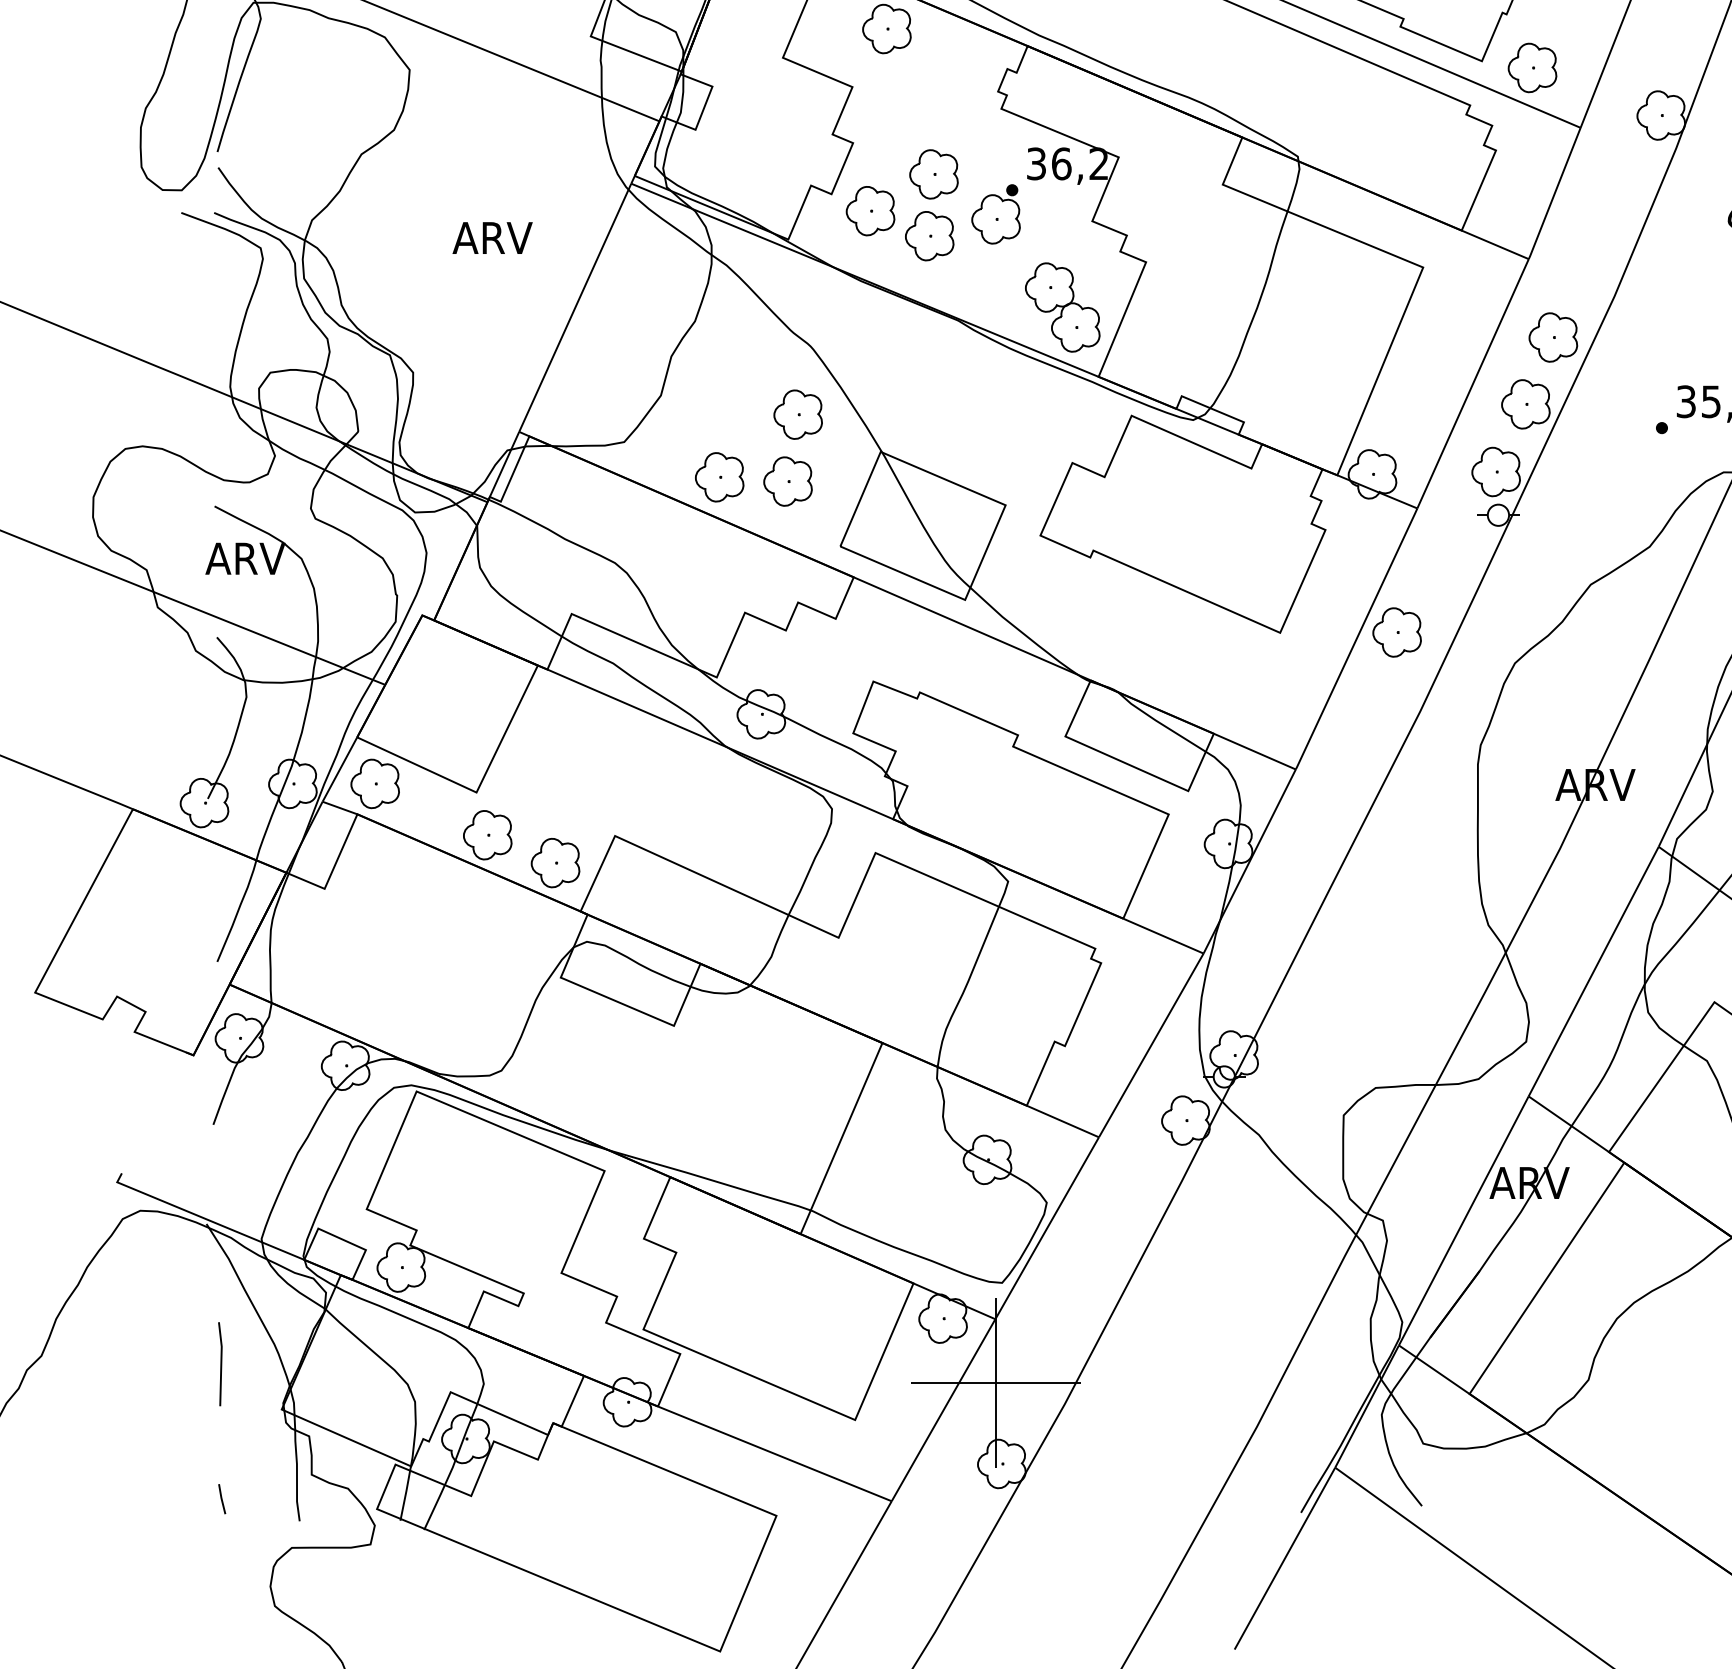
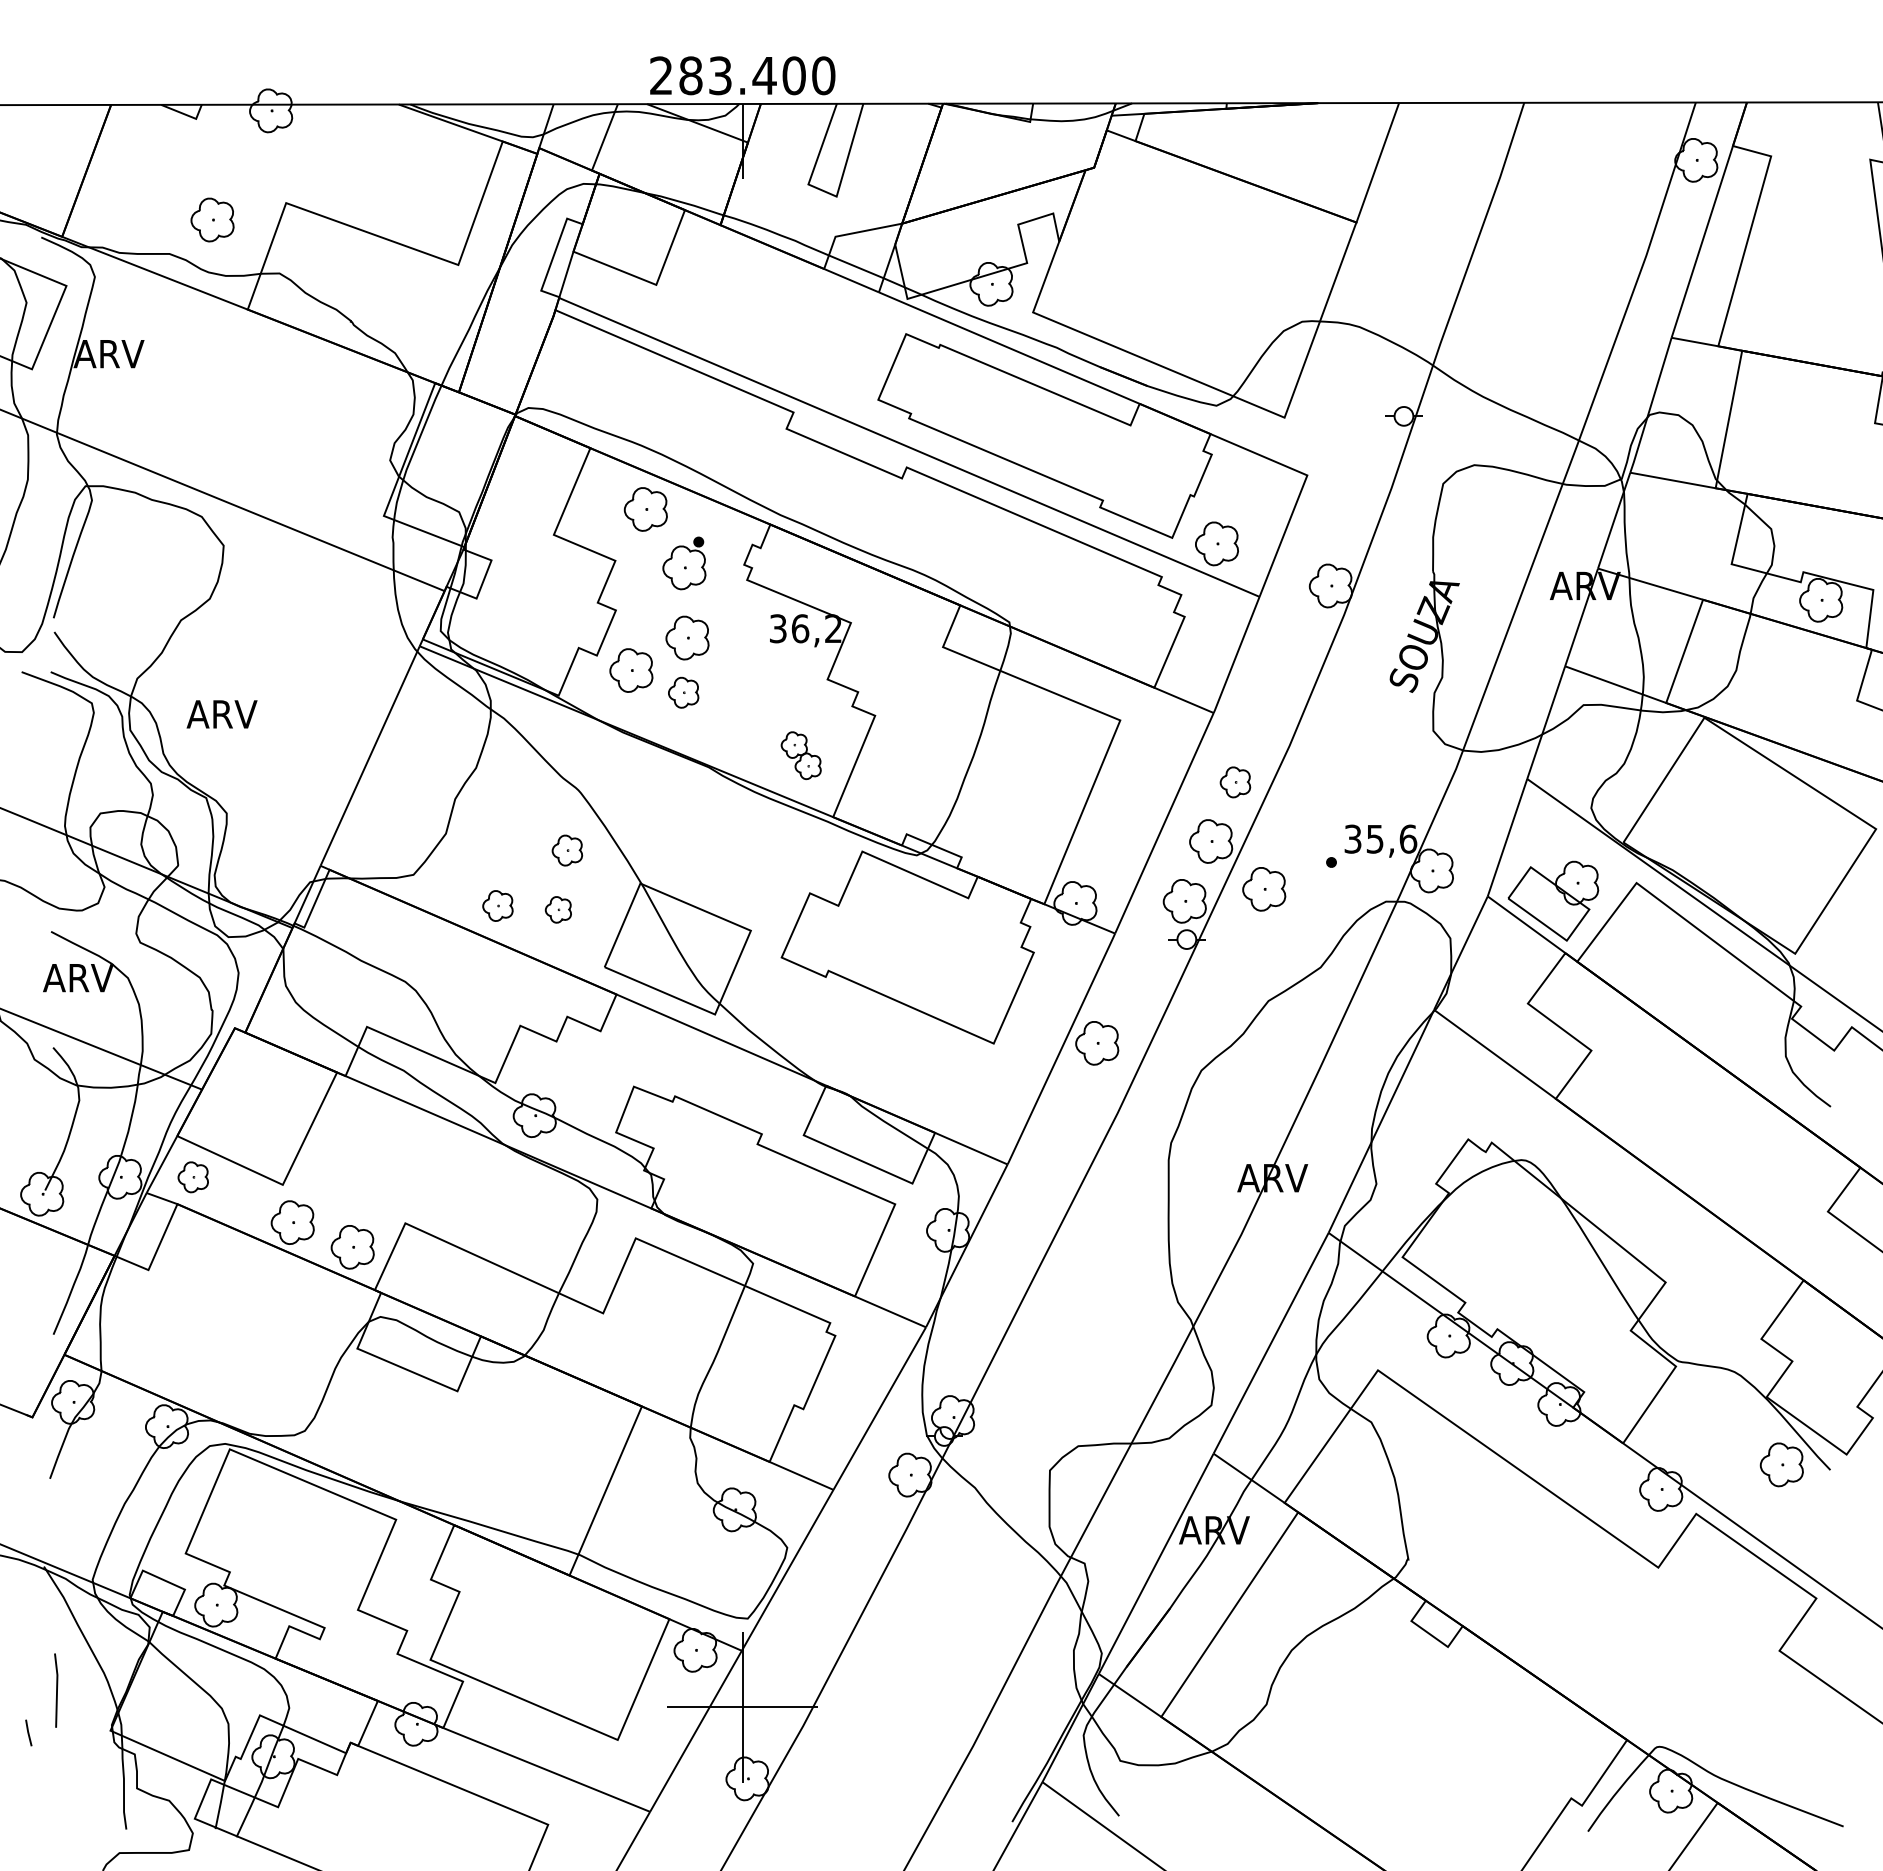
part: (996, 214) -> (684, 563), moved
part: (929, 235) -> (683, 692), size x0.7
text: (491, 238) -> (221, 714), moved
part: (1061, 307) -> (800, 755), size x0.6
part: (1553, 337) -> (1235, 782), size x0.7
part: (798, 414) -> (567, 850), size x0.7
part: (1586, 458) -> (1264, 889), added
part: (719, 476) -> (497, 905), size x0.7
part: (788, 481) -> (558, 909), size x0.6
part: (375, 784) -> (193, 1177), size x0.7
line: (221, 1498) -> (28, 1732), moved

